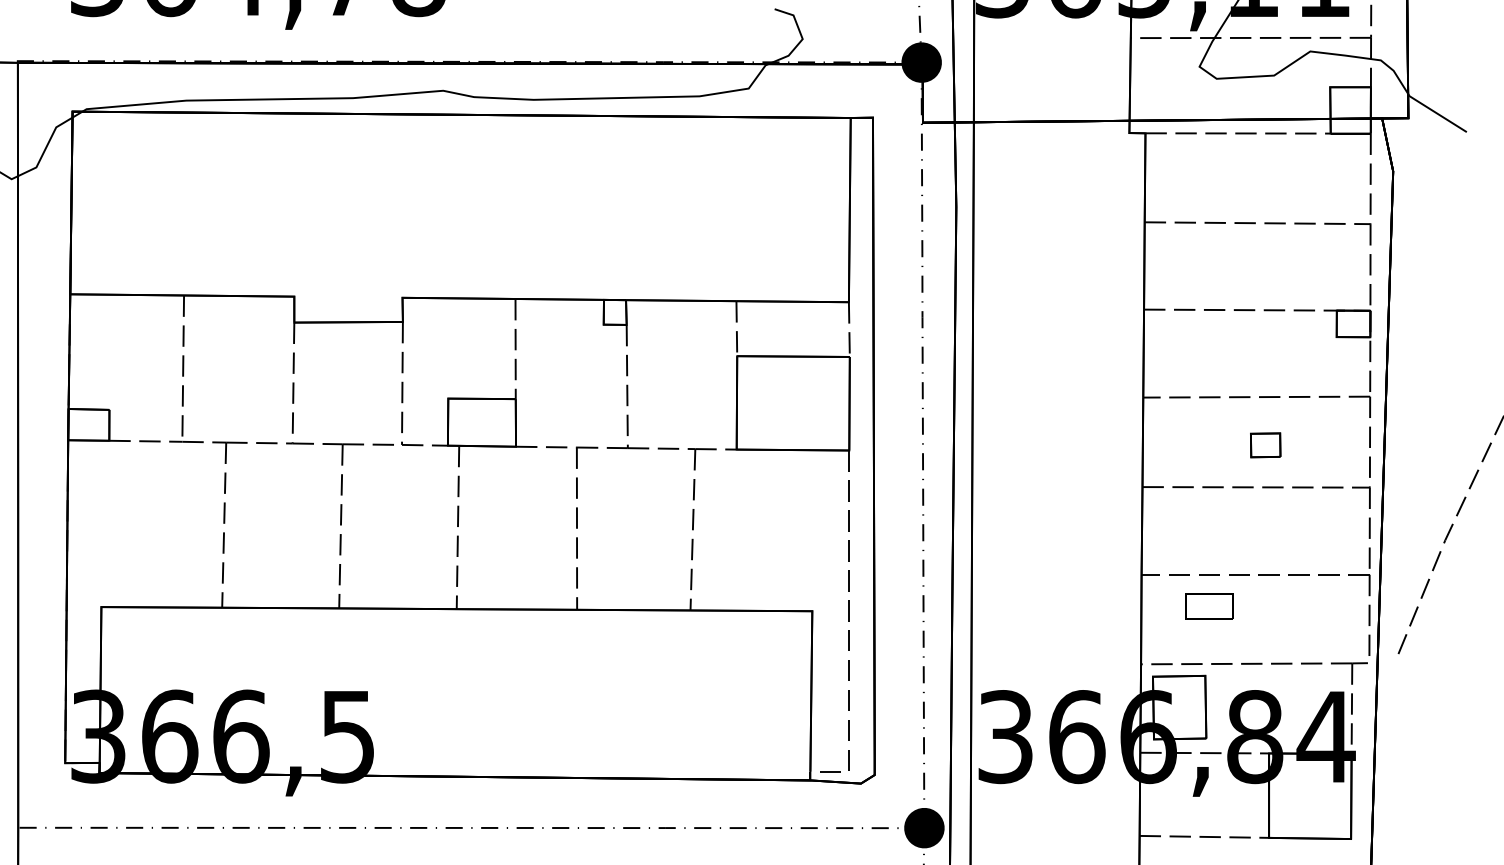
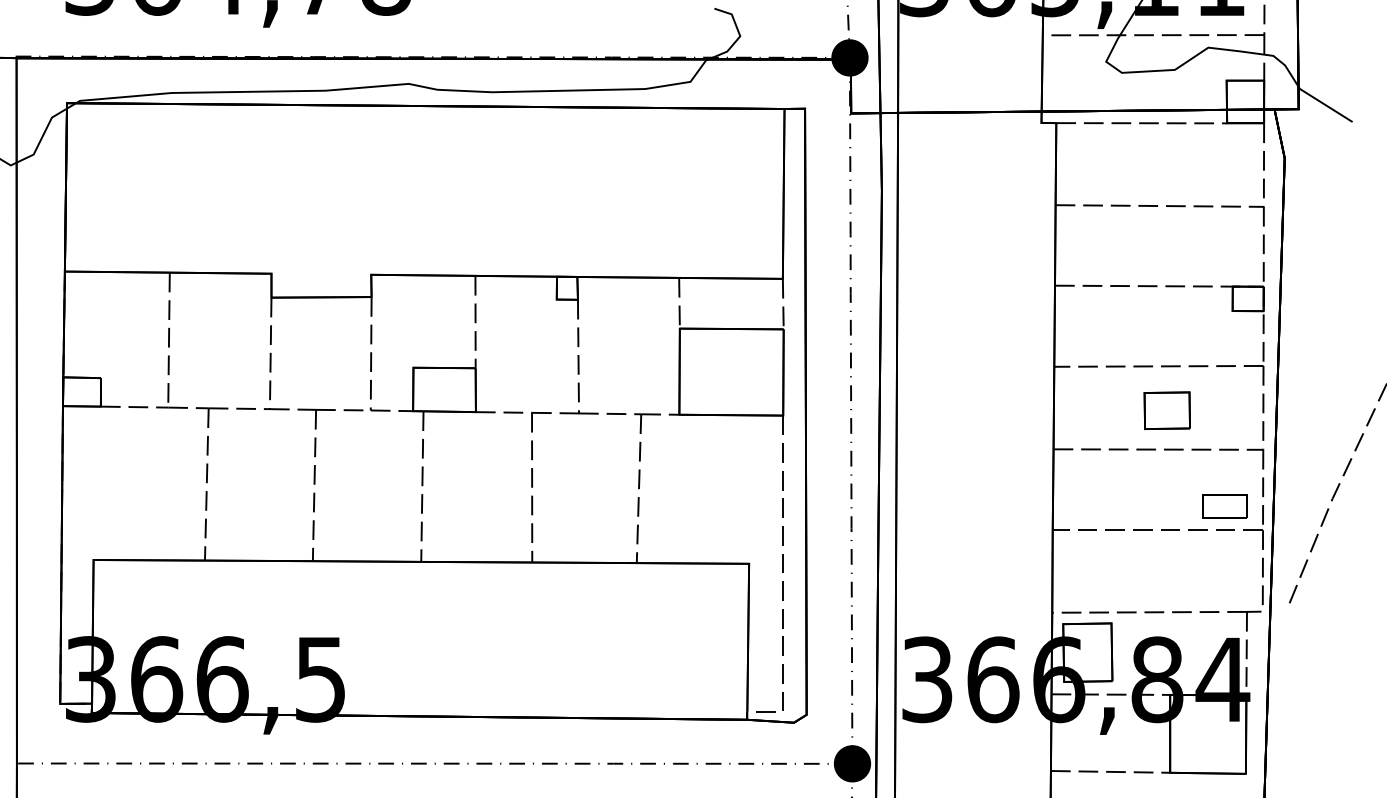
part: (1264, 444) -> (1166, 410), size x1.67
part: (1208, 606) -> (1224, 506), moved

